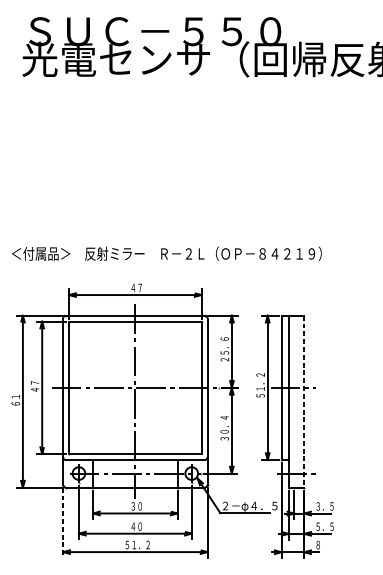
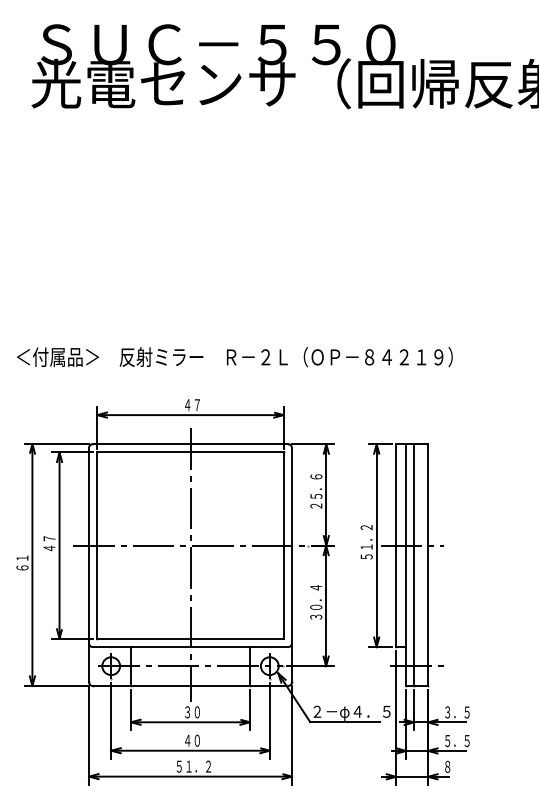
line: (294, 401) -> (414, 565), added
line: (304, 401) -> (428, 565), dashed -> solid
line: (63, 522) -> (89, 735), dashed -> solid

